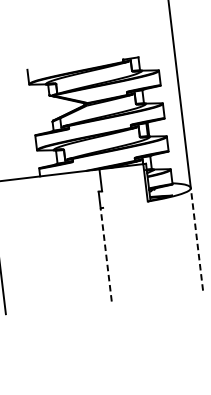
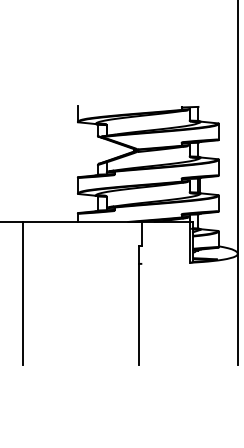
line: (196, 239) -> (237, 309), dashed -> solid
line: (106, 254) -> (138, 314), dashed -> solid

